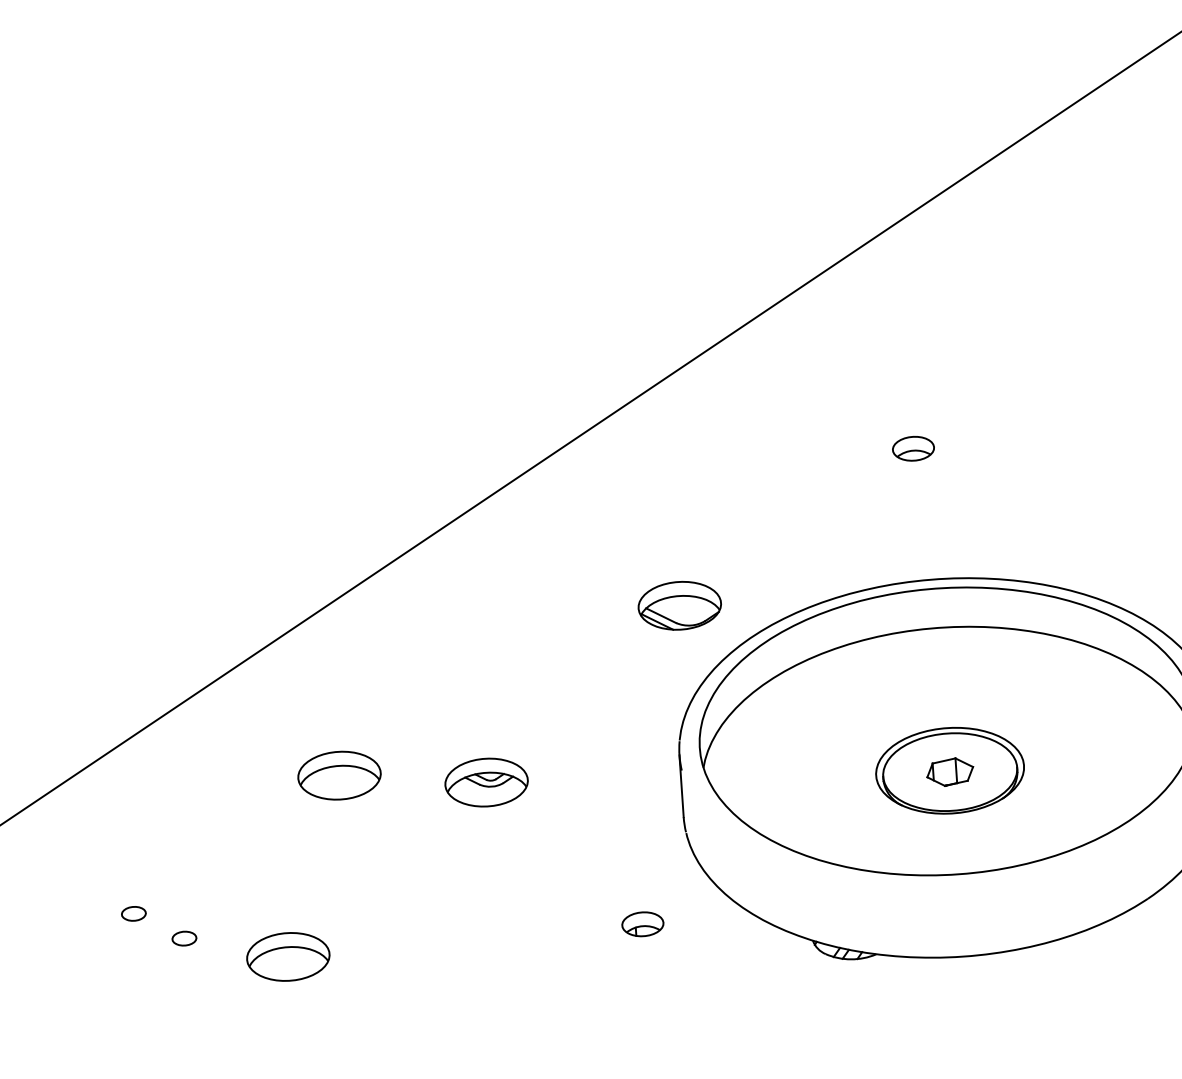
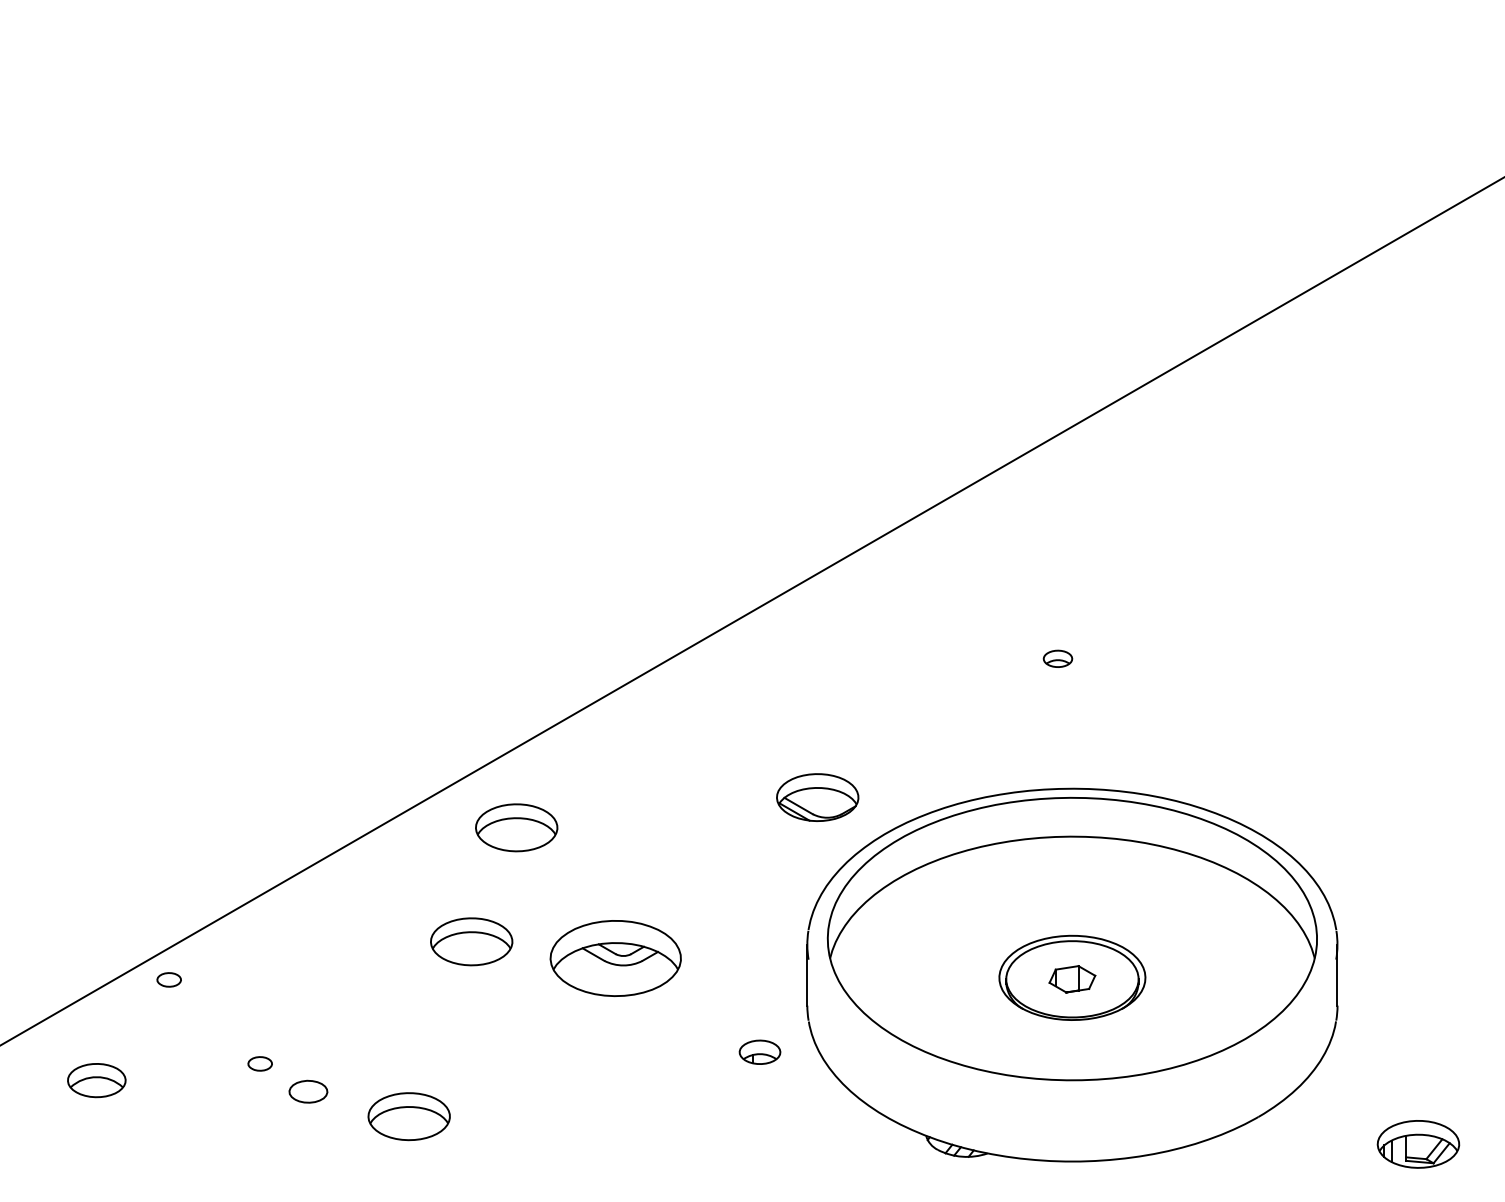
part: (912, 448) -> (1057, 658), size x0.7
part: (376, 656) -> (516, 827), added
part: (486, 782) -> (615, 958), size x1.6
part: (35, 834) -> (168, 979), added
part: (642, 923) -> (759, 1051), moved
part: (183, 938) -> (307, 1091), size x1.6

